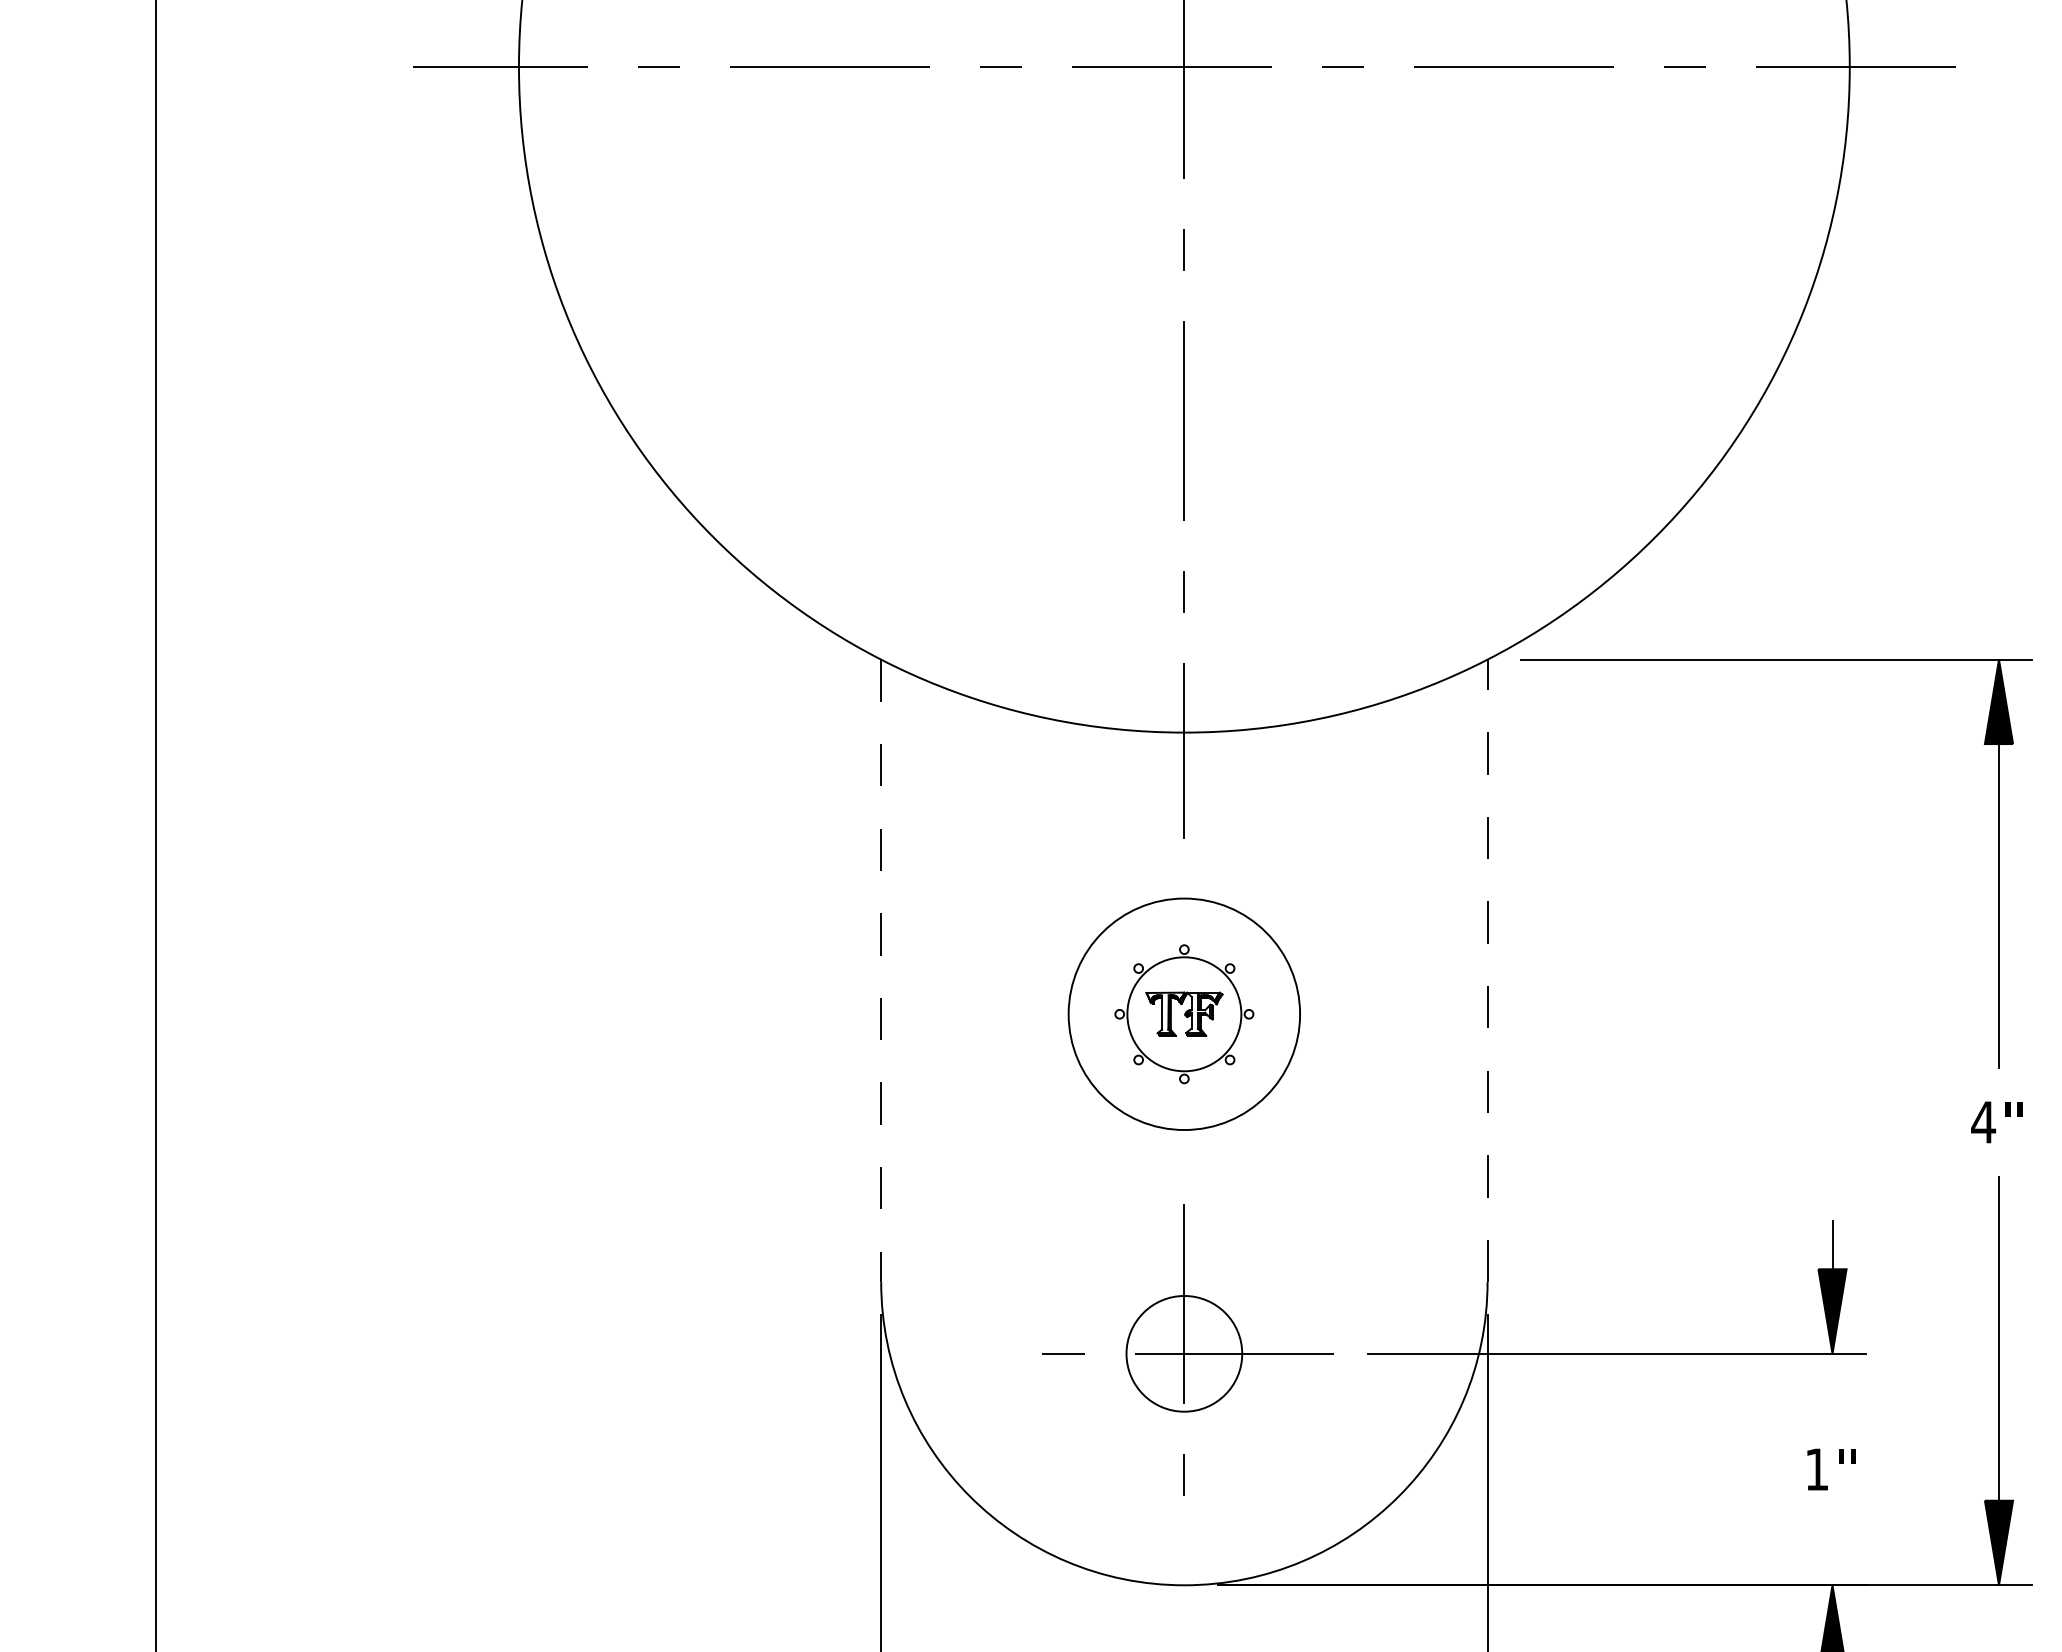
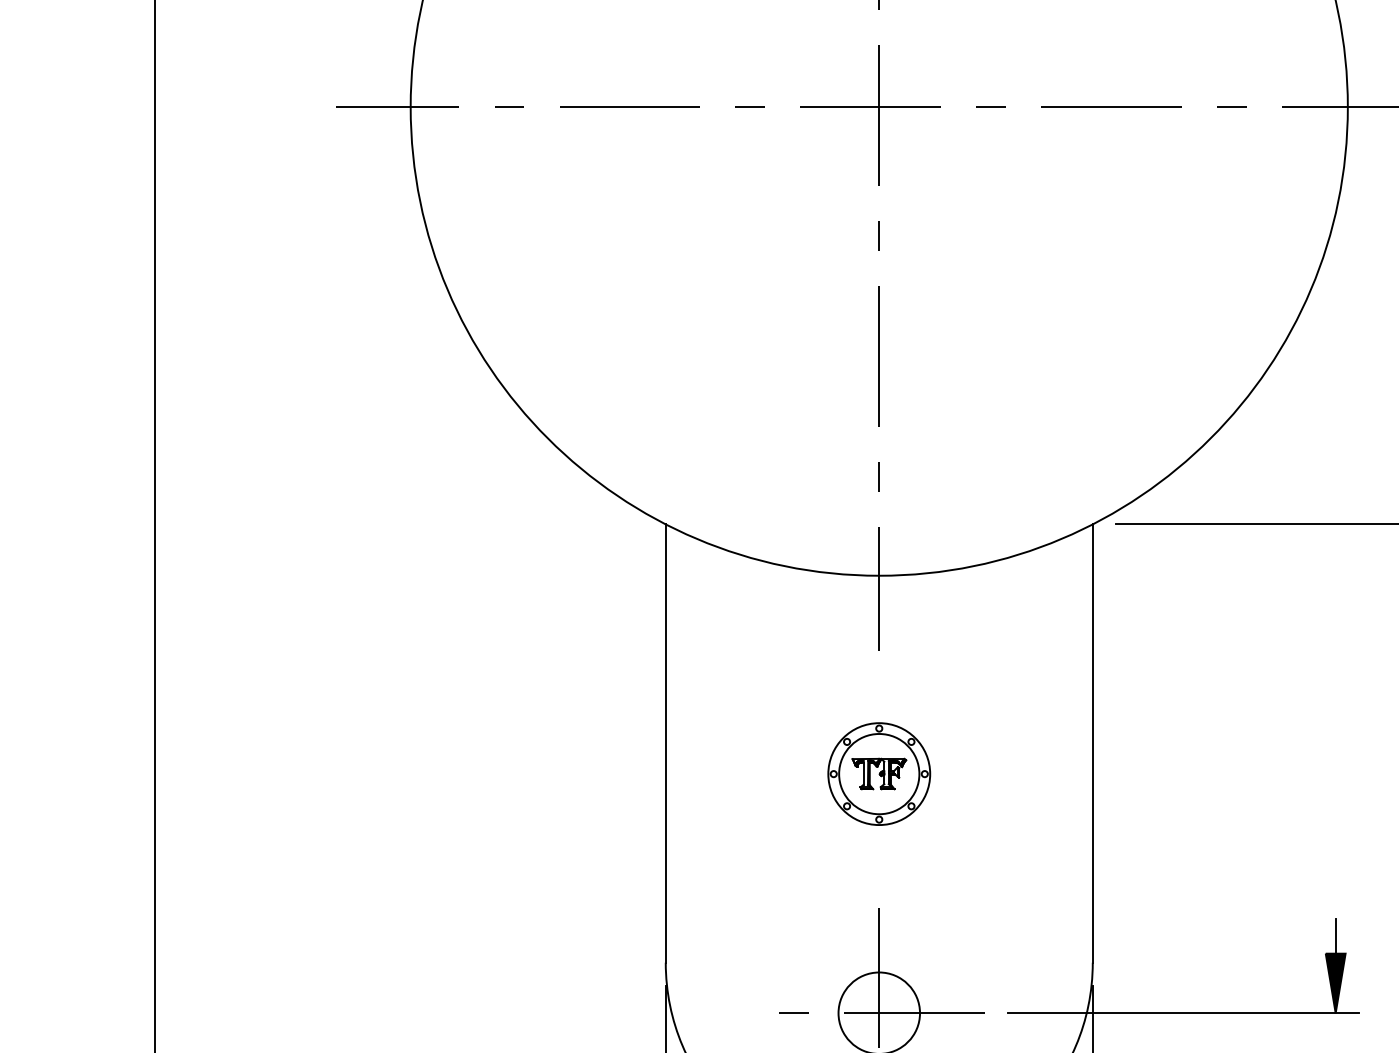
line: (1487, 970) -> (1092, 743), dashed -> solid
line: (881, 971) -> (665, 743), dashed -> solid
circle: (1184, 1013) -> (879, 773), size x0.62

